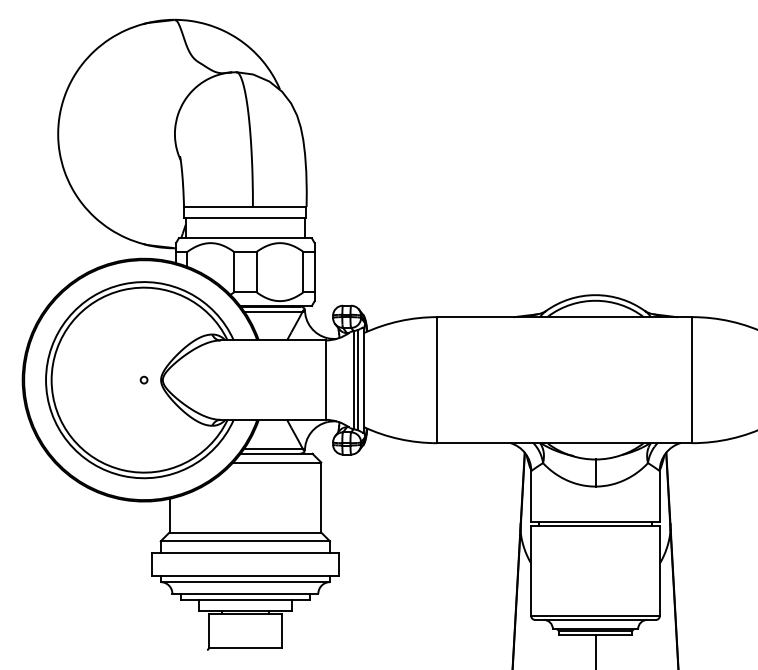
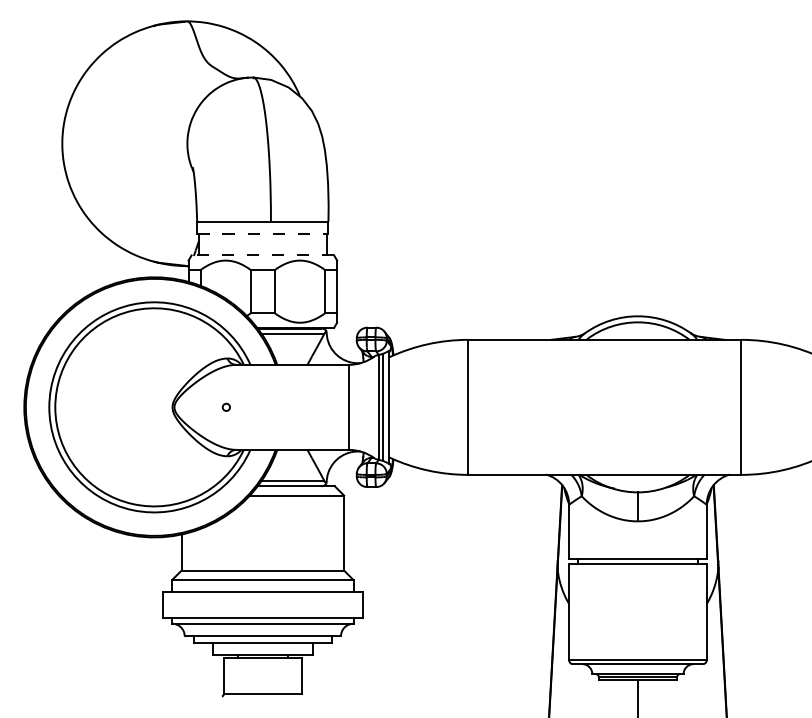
line: (245, 217) -> (263, 233), solid -> dashed
line: (245, 238) -> (262, 255), solid -> dashed
circle: (143, 379) -> (225, 406), moved

